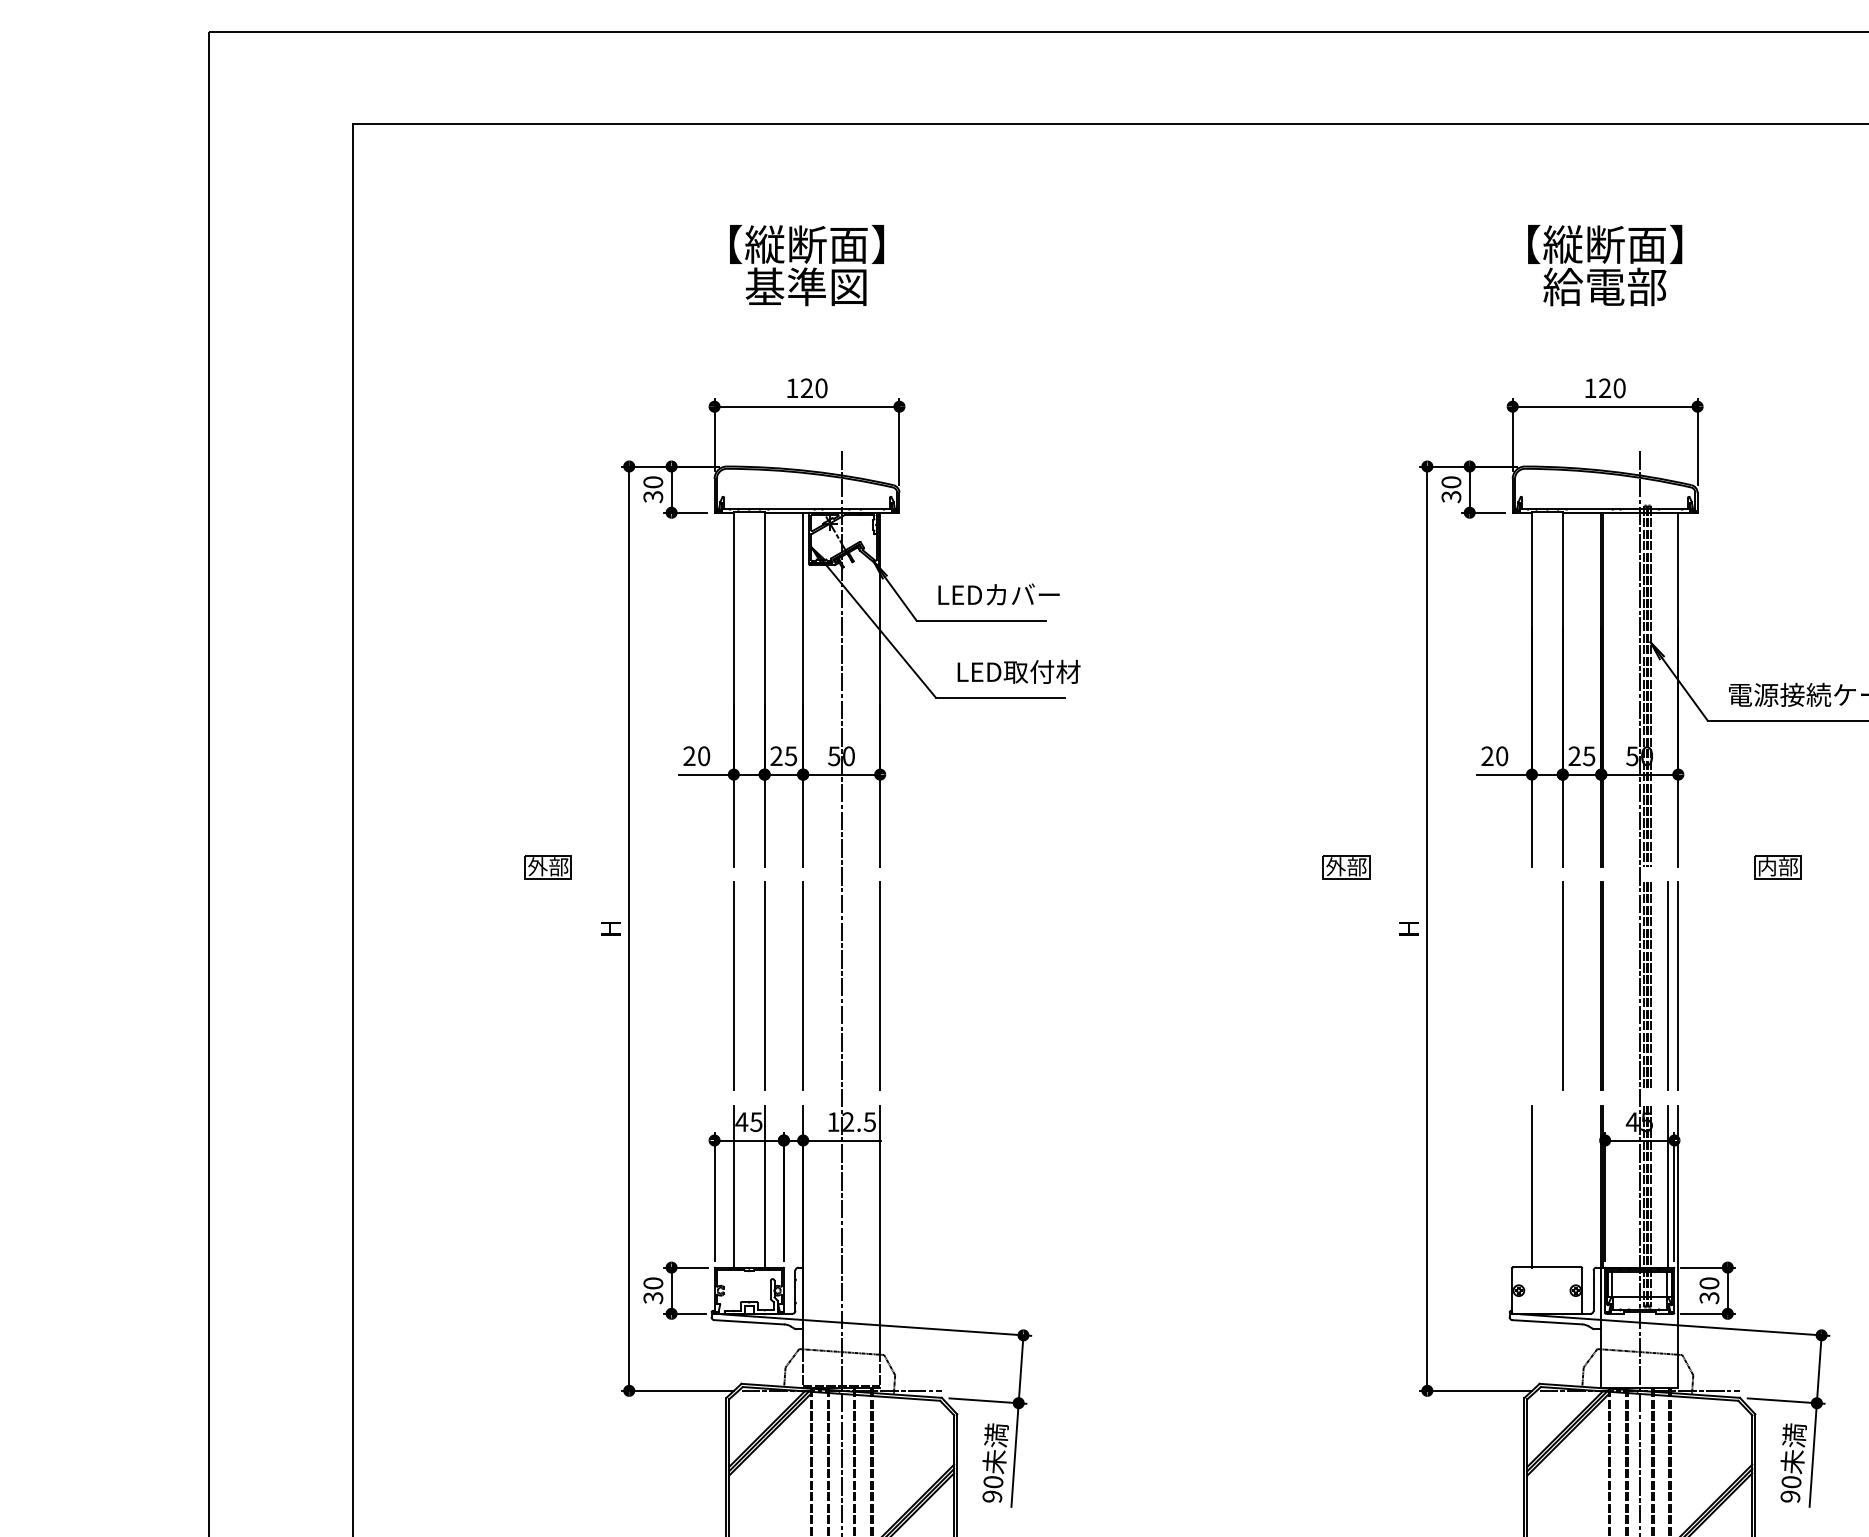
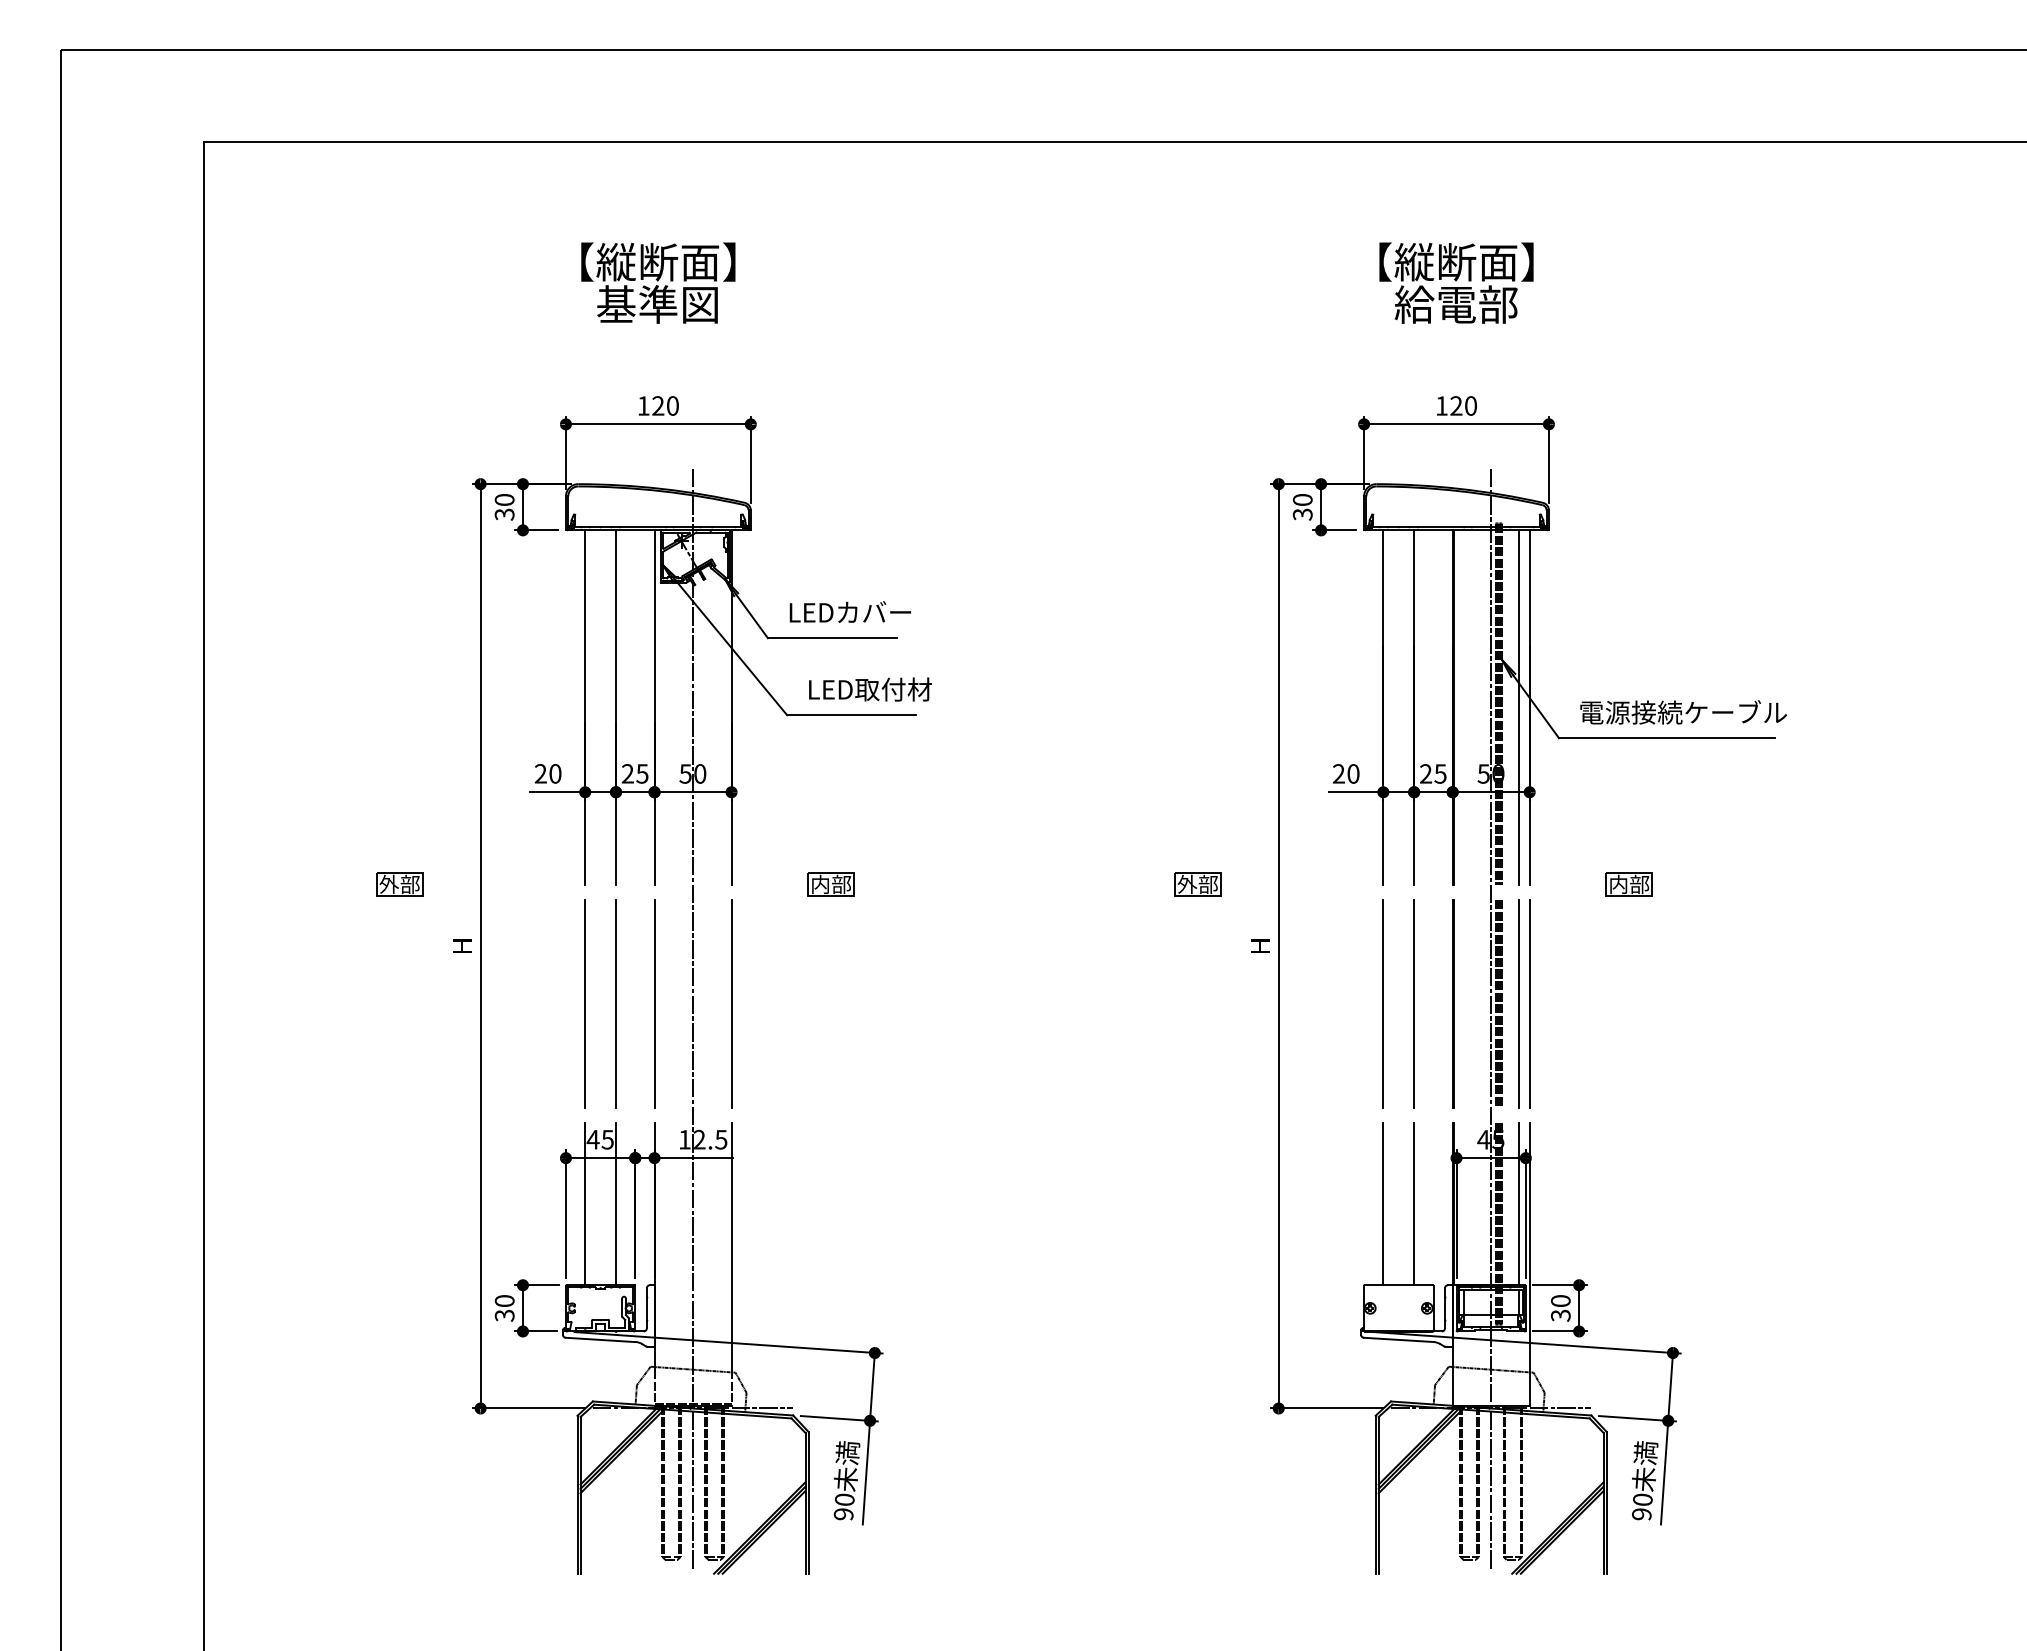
line: (1667, 689) -> (1518, 707), added
part: (979, 866) -> (830, 884), added
line: (1532, 986) -> (1383, 1004), added
line: (1563, 1186) -> (1414, 1204), added

